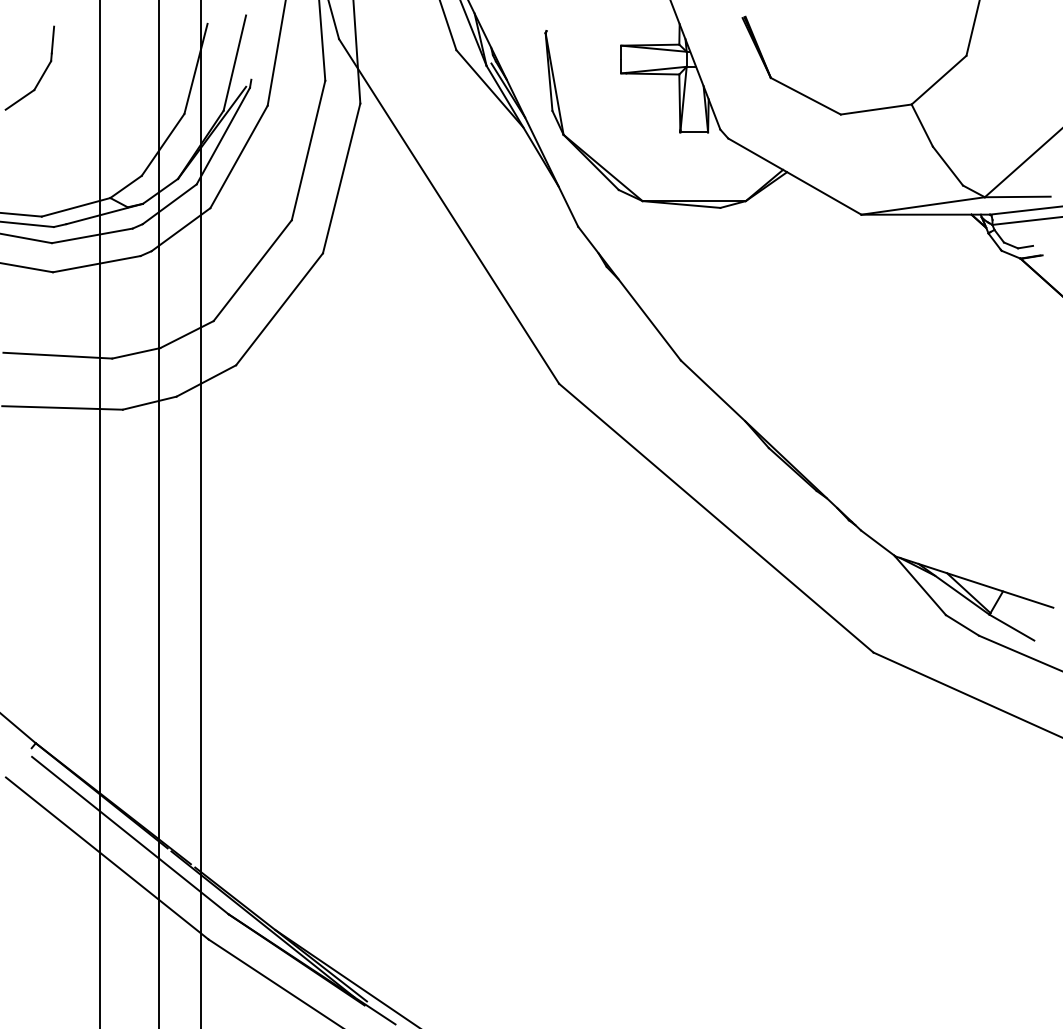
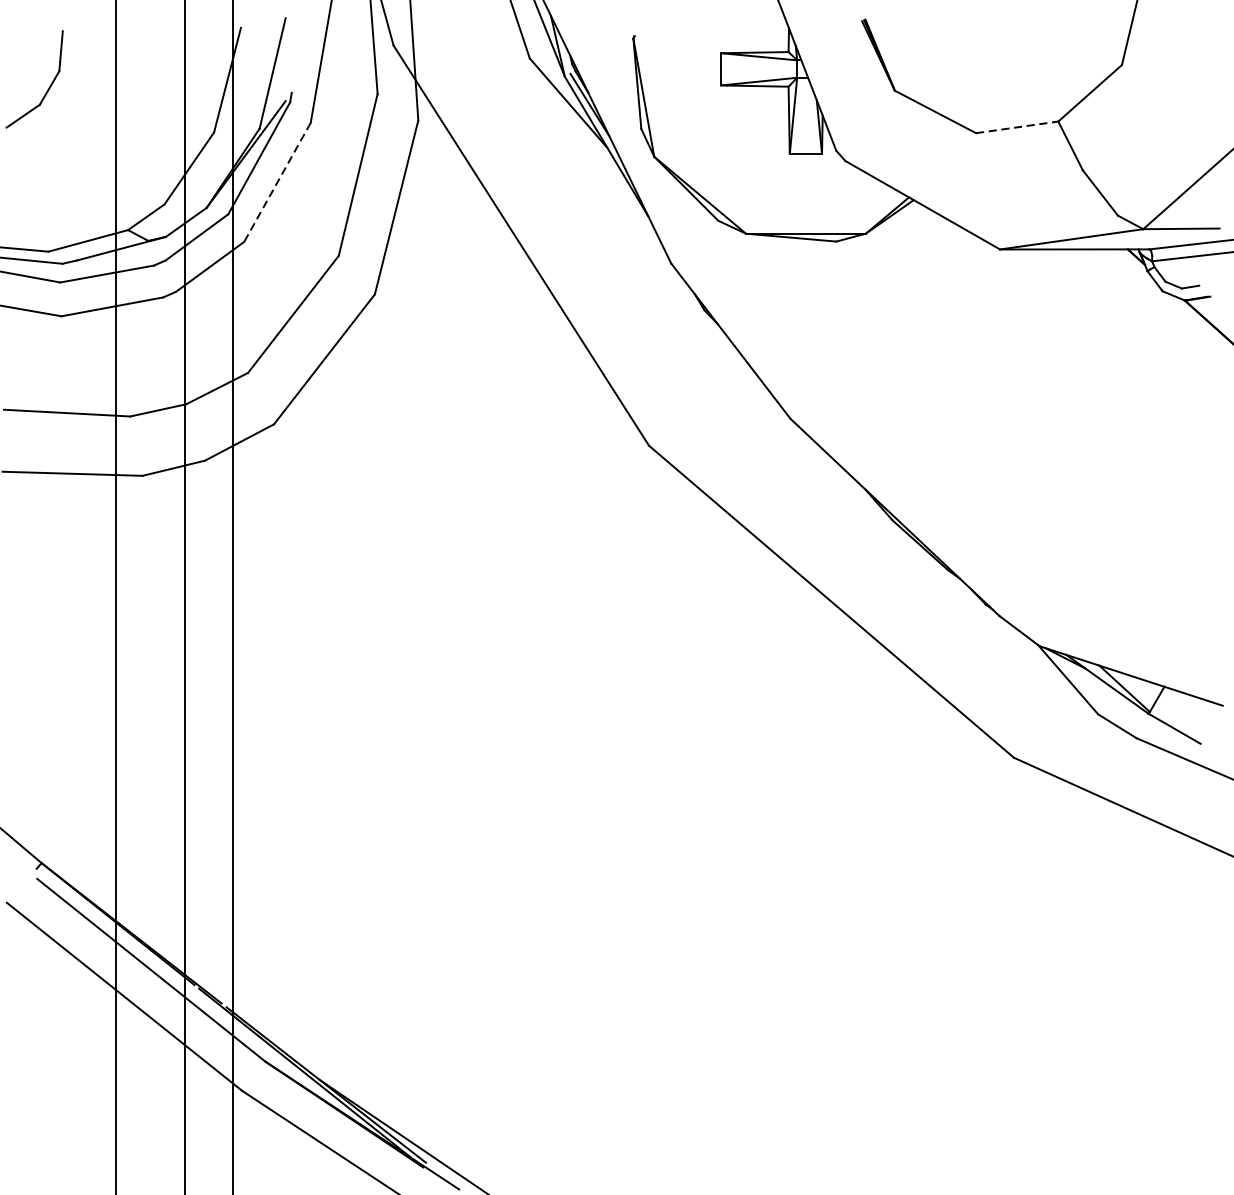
line: (876, 109) -> (1017, 127), solid -> dashed
line: (239, 156) -> (278, 181), solid -> dashed

